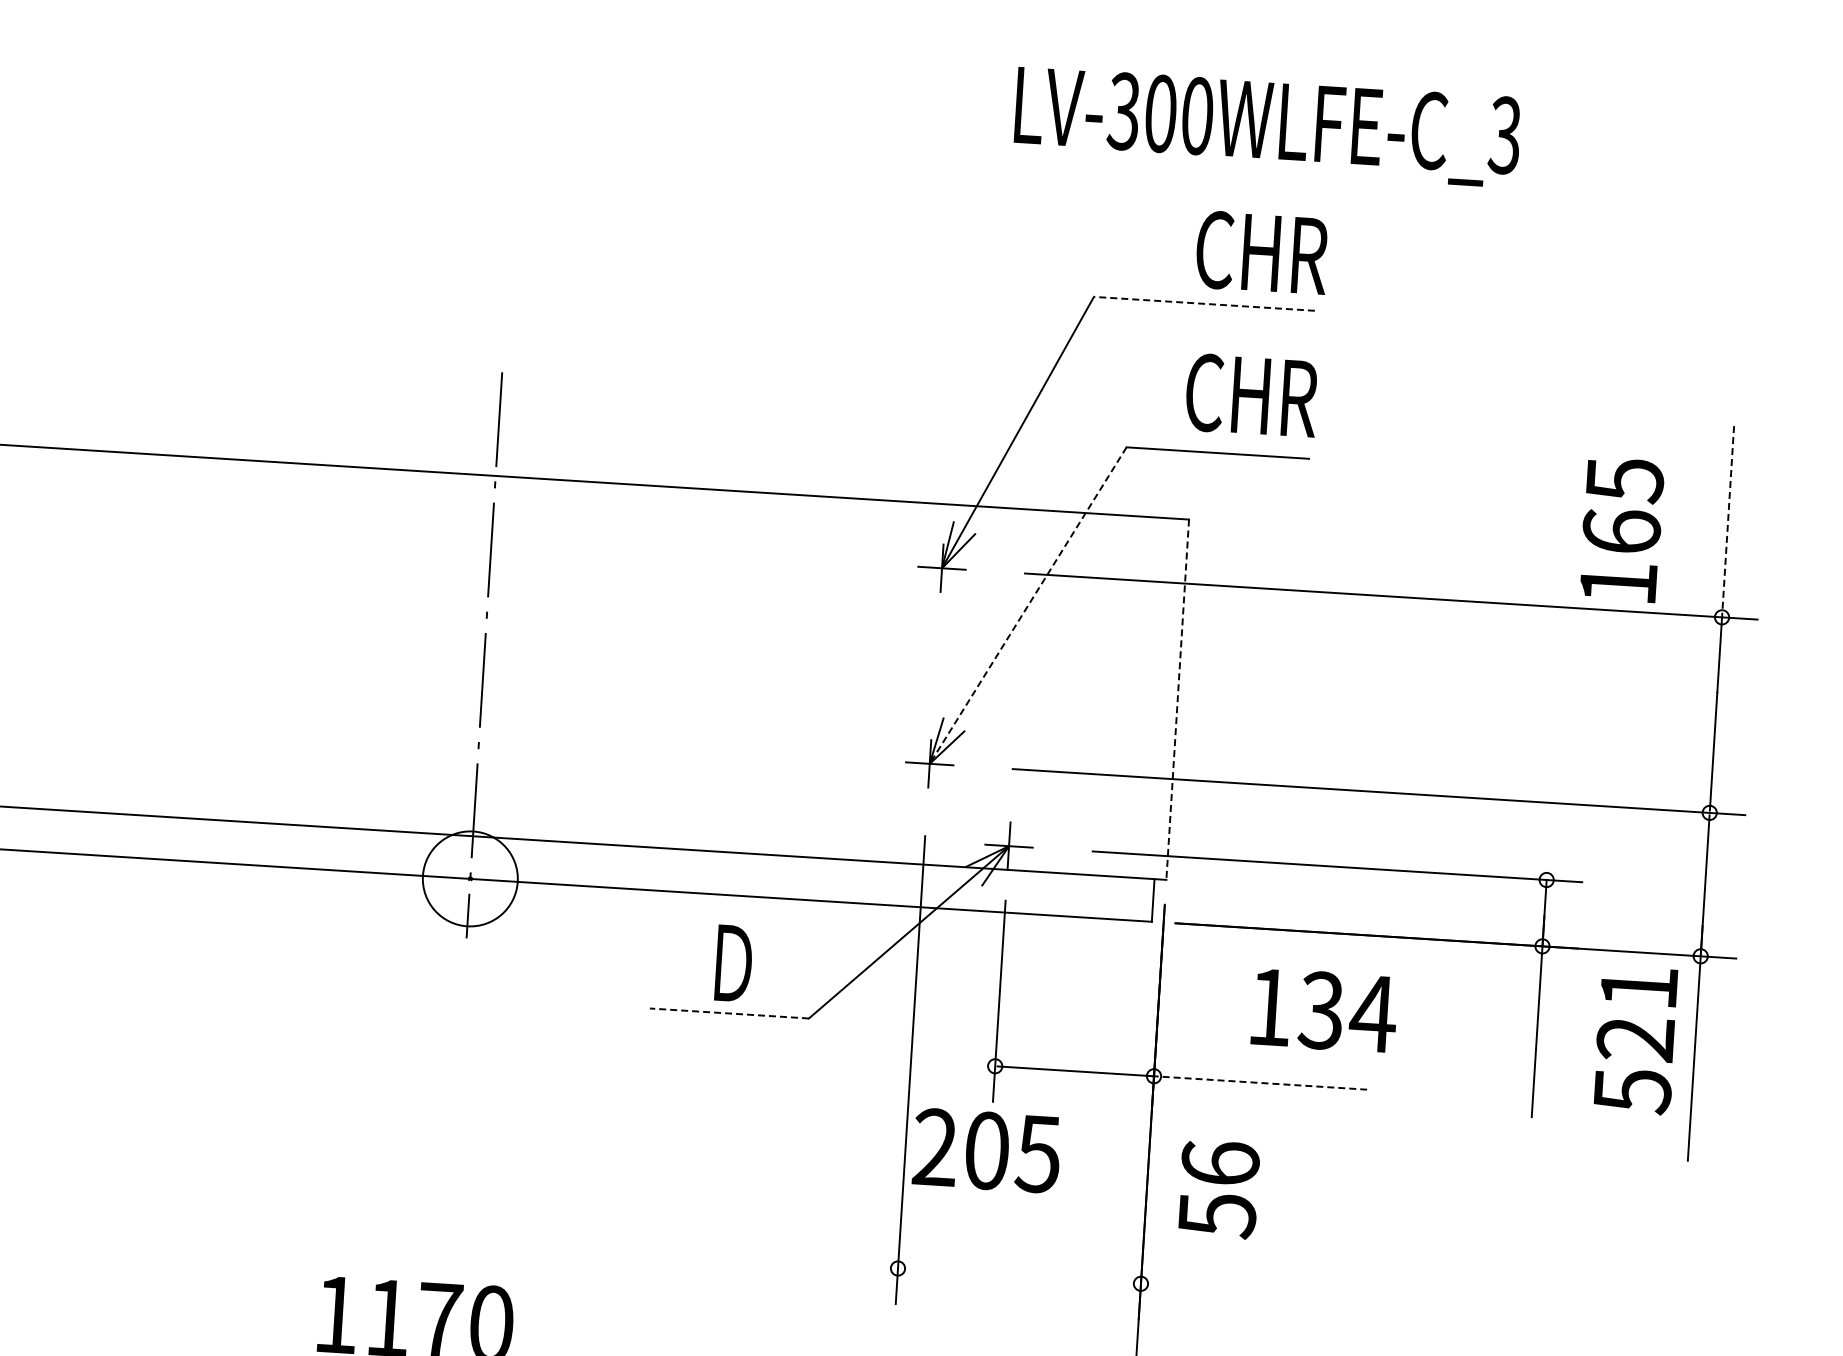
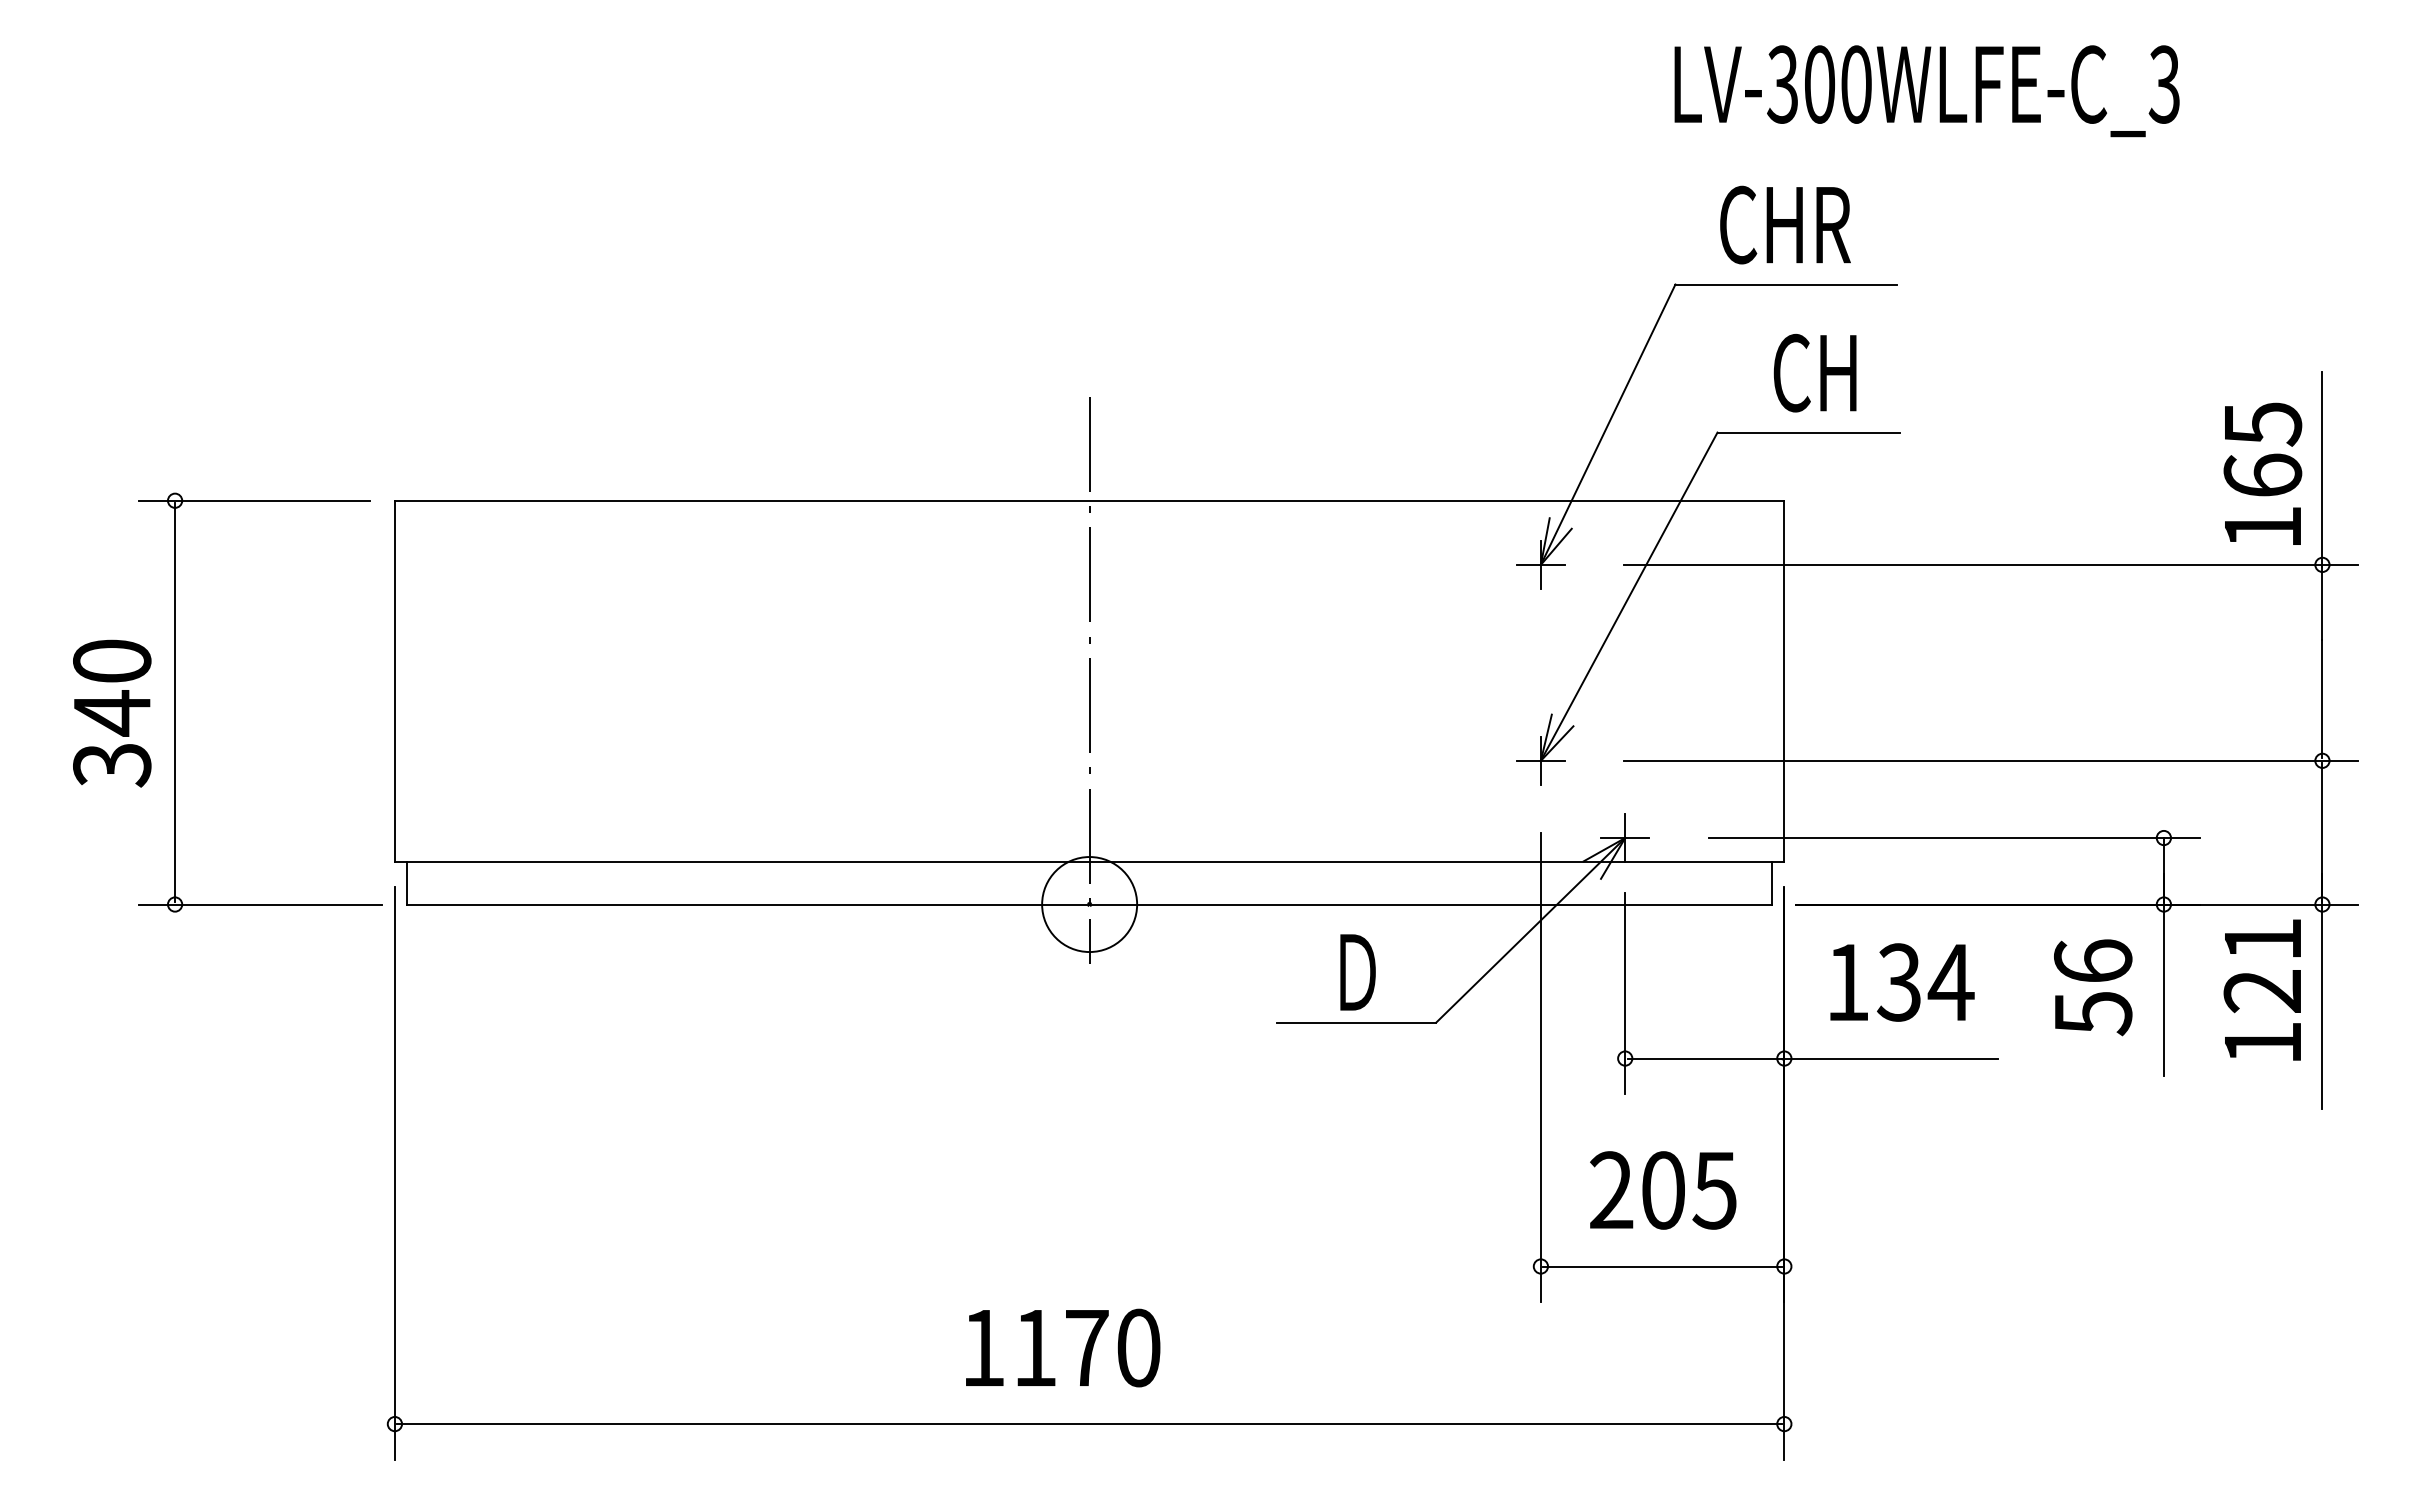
text: (1266, 127) -> (1926, 91), moved
text: (1262, 252) -> (1785, 224), moved
line: (1204, 303) -> (1786, 284), dashed -> solid
text: (1299, 399) -> (1887, 373), CHR -> CH
line: (1728, 522) -> (2322, 469), dashed -> solid
text: (1621, 529) -> (2262, 473), moved
line: (1027, 606) -> (1628, 597), dashed -> solid
line: (1177, 699) -> (1784, 681), dashed -> solid
text: (1324, 1010) -> (1902, 982), moved
line: (729, 1013) -> (1356, 1022), dashed -> solid
line: (1258, 1082) -> (1889, 1058), dashed -> solid
text: (1633, 1092) -> (2263, 1044), 521 -> 121
text: (987, 1150) -> (1663, 1190), moved
text: (1219, 1189) -> (2093, 987), moved
line: (1019, 1276) -> (1662, 1266), added

